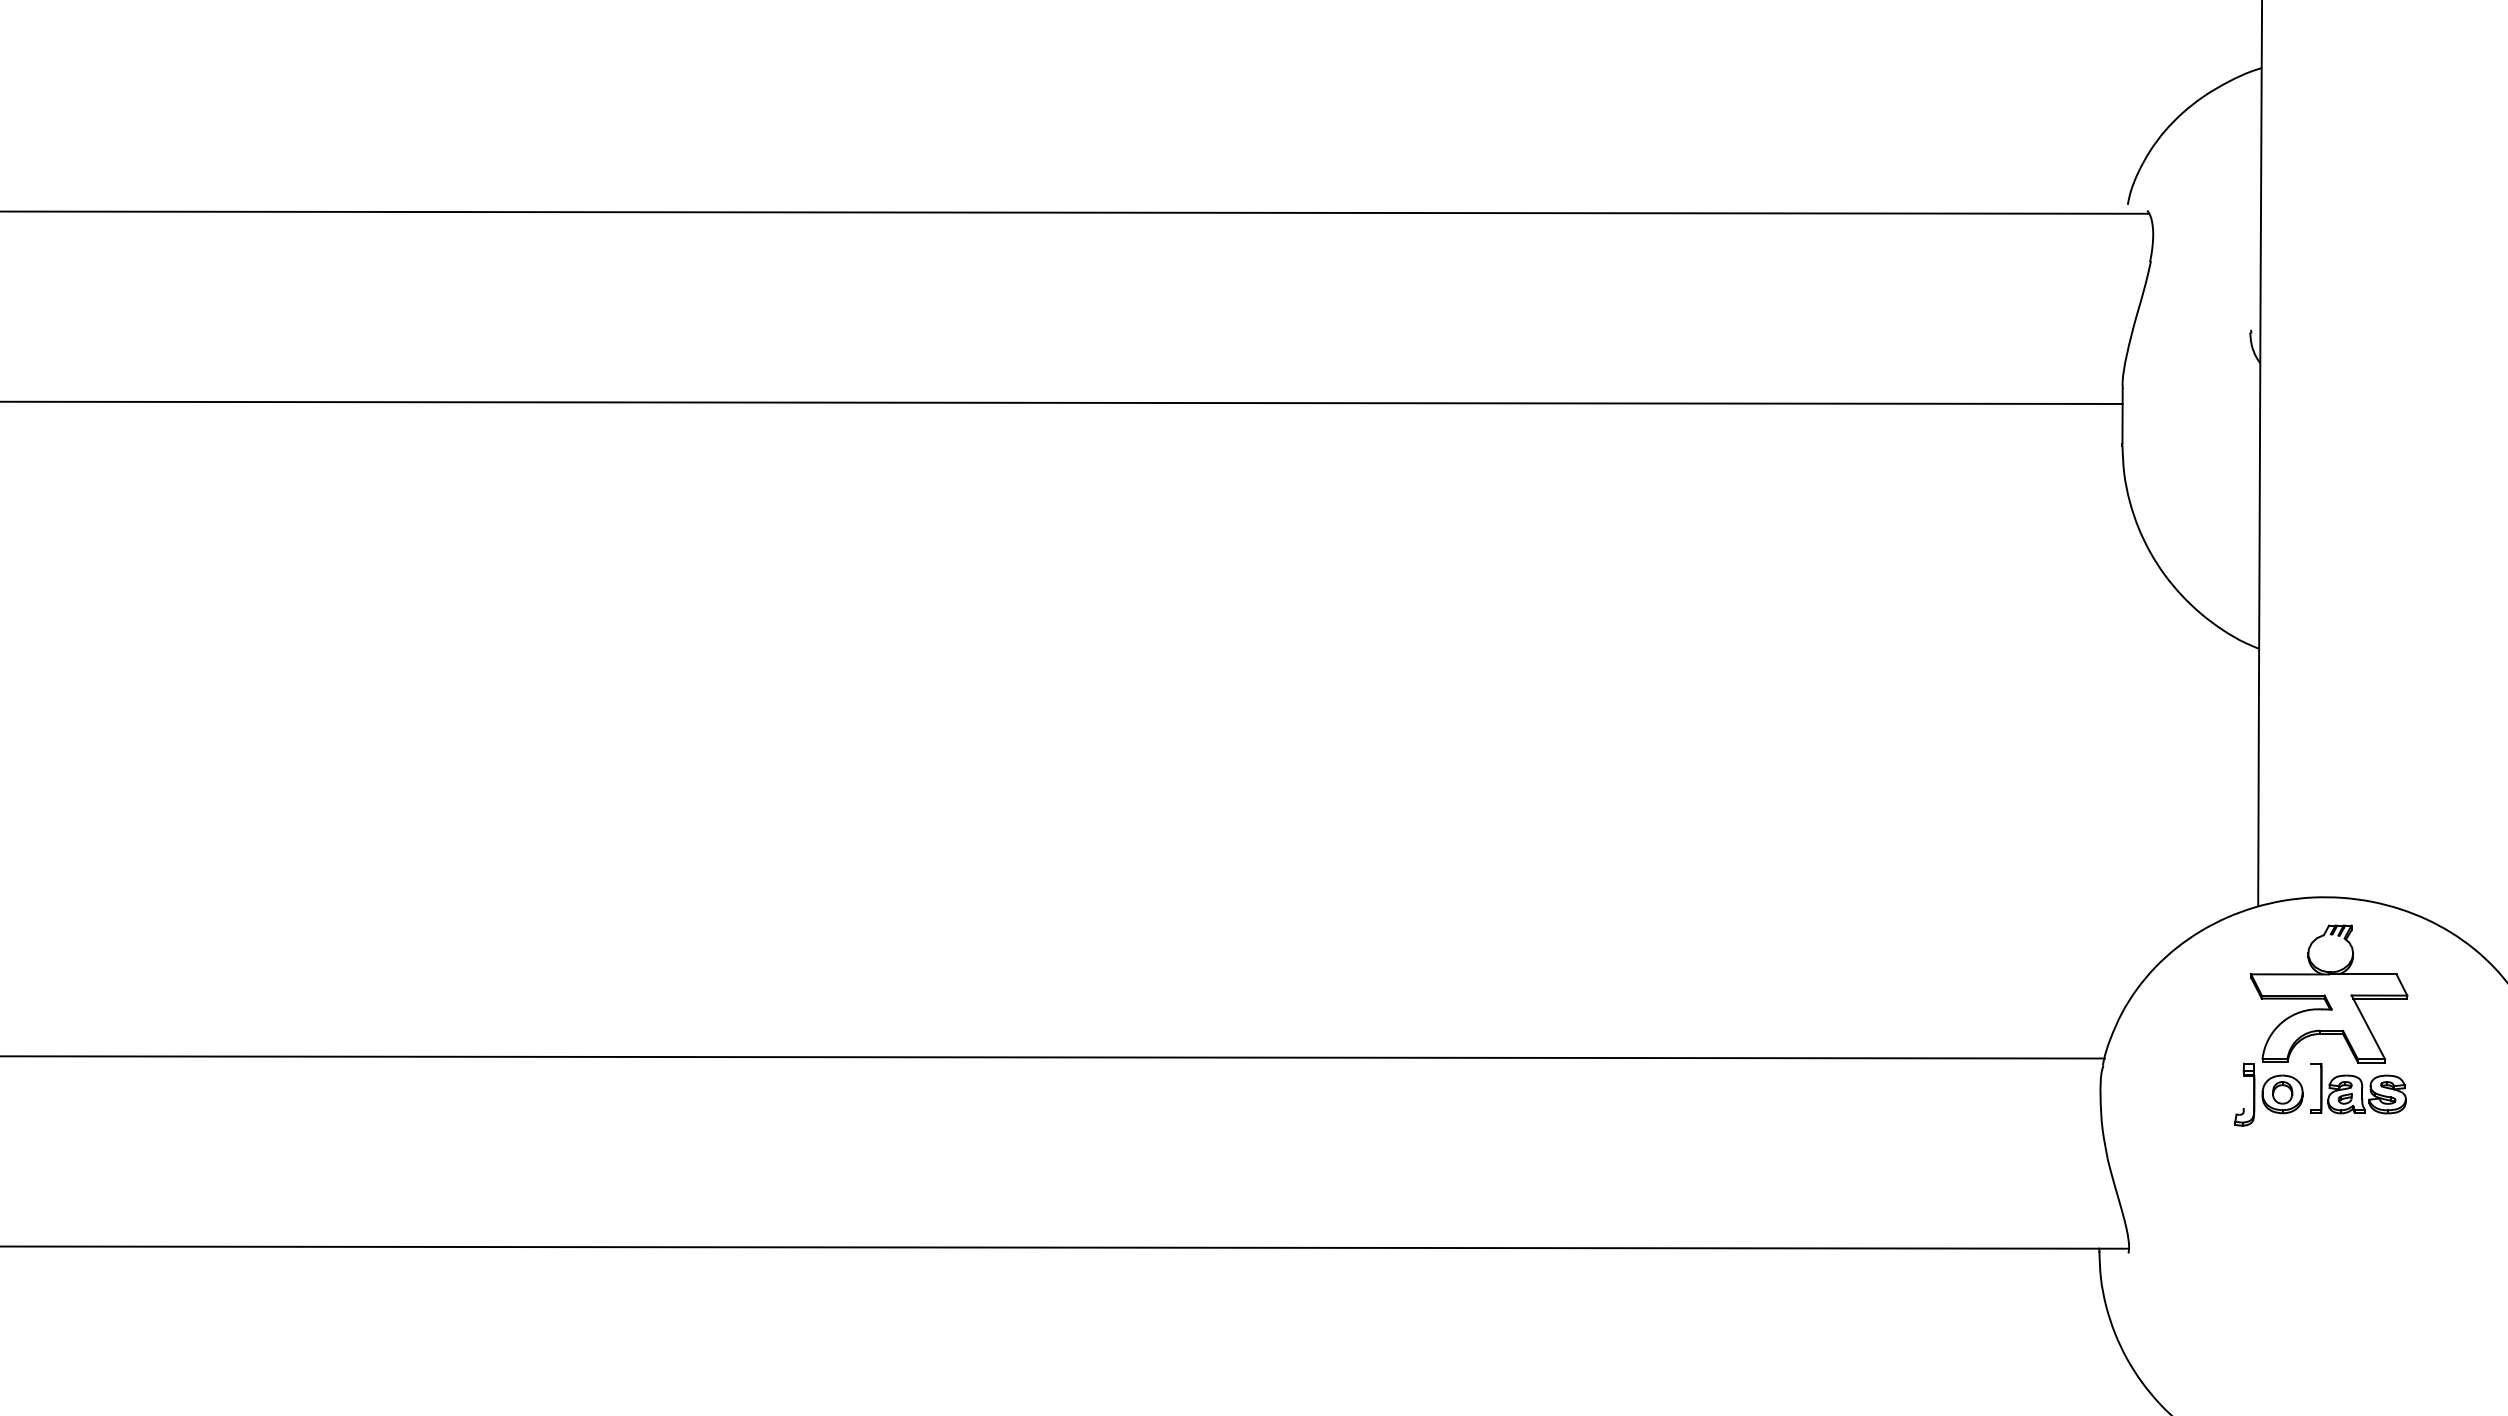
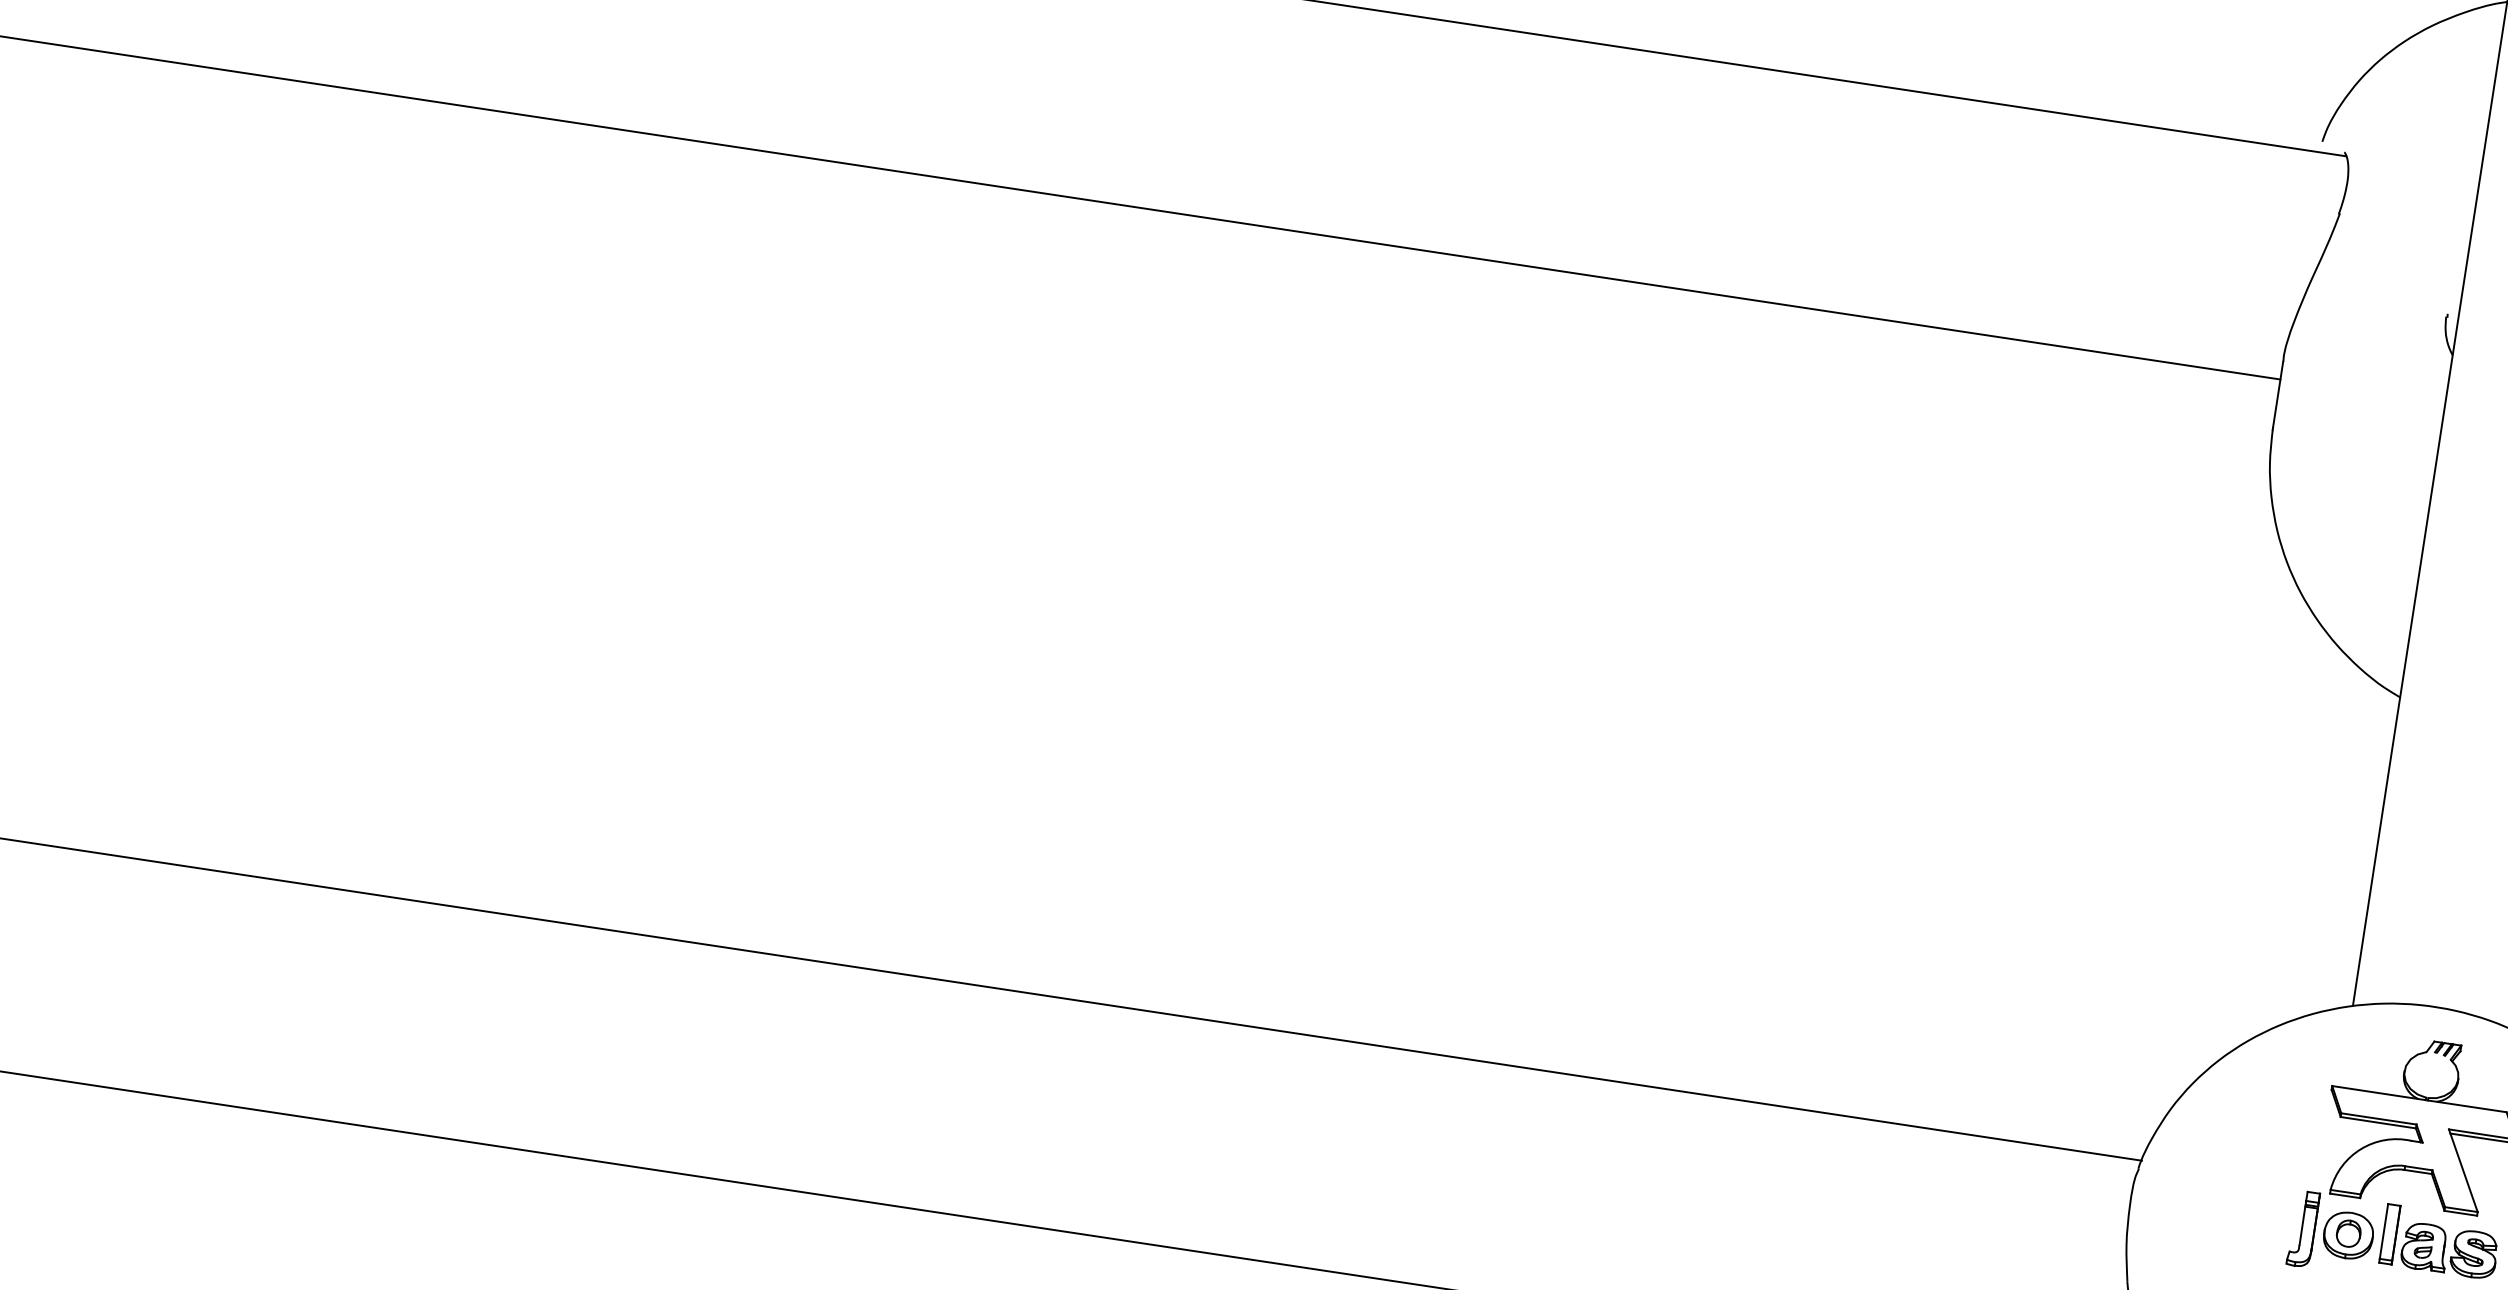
line: (2311, 1086) -> (2384, 1231), added
line: (2243, 1091) -> (2302, 1225), added

